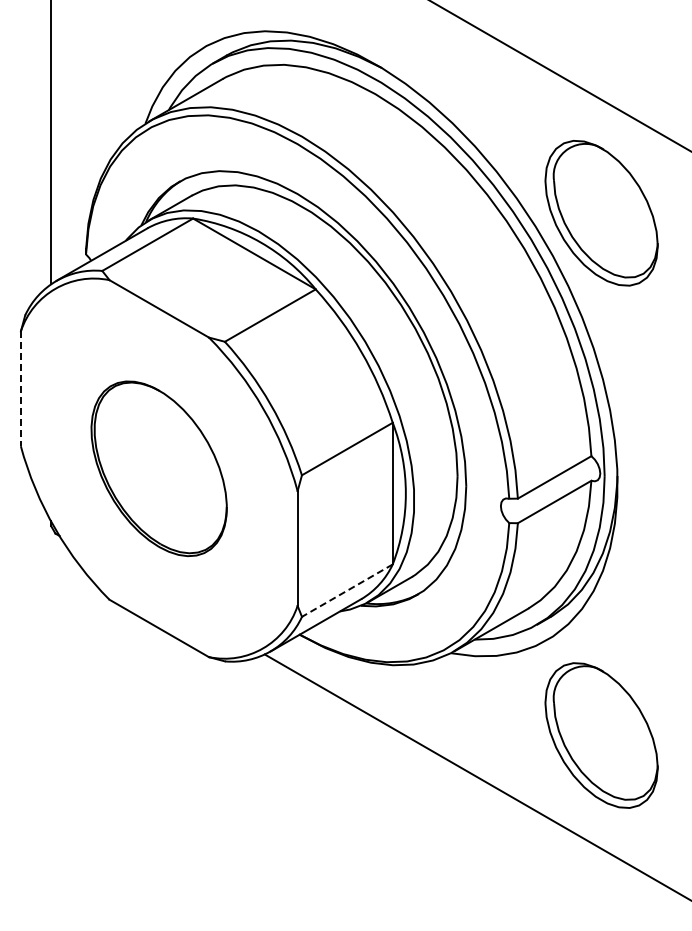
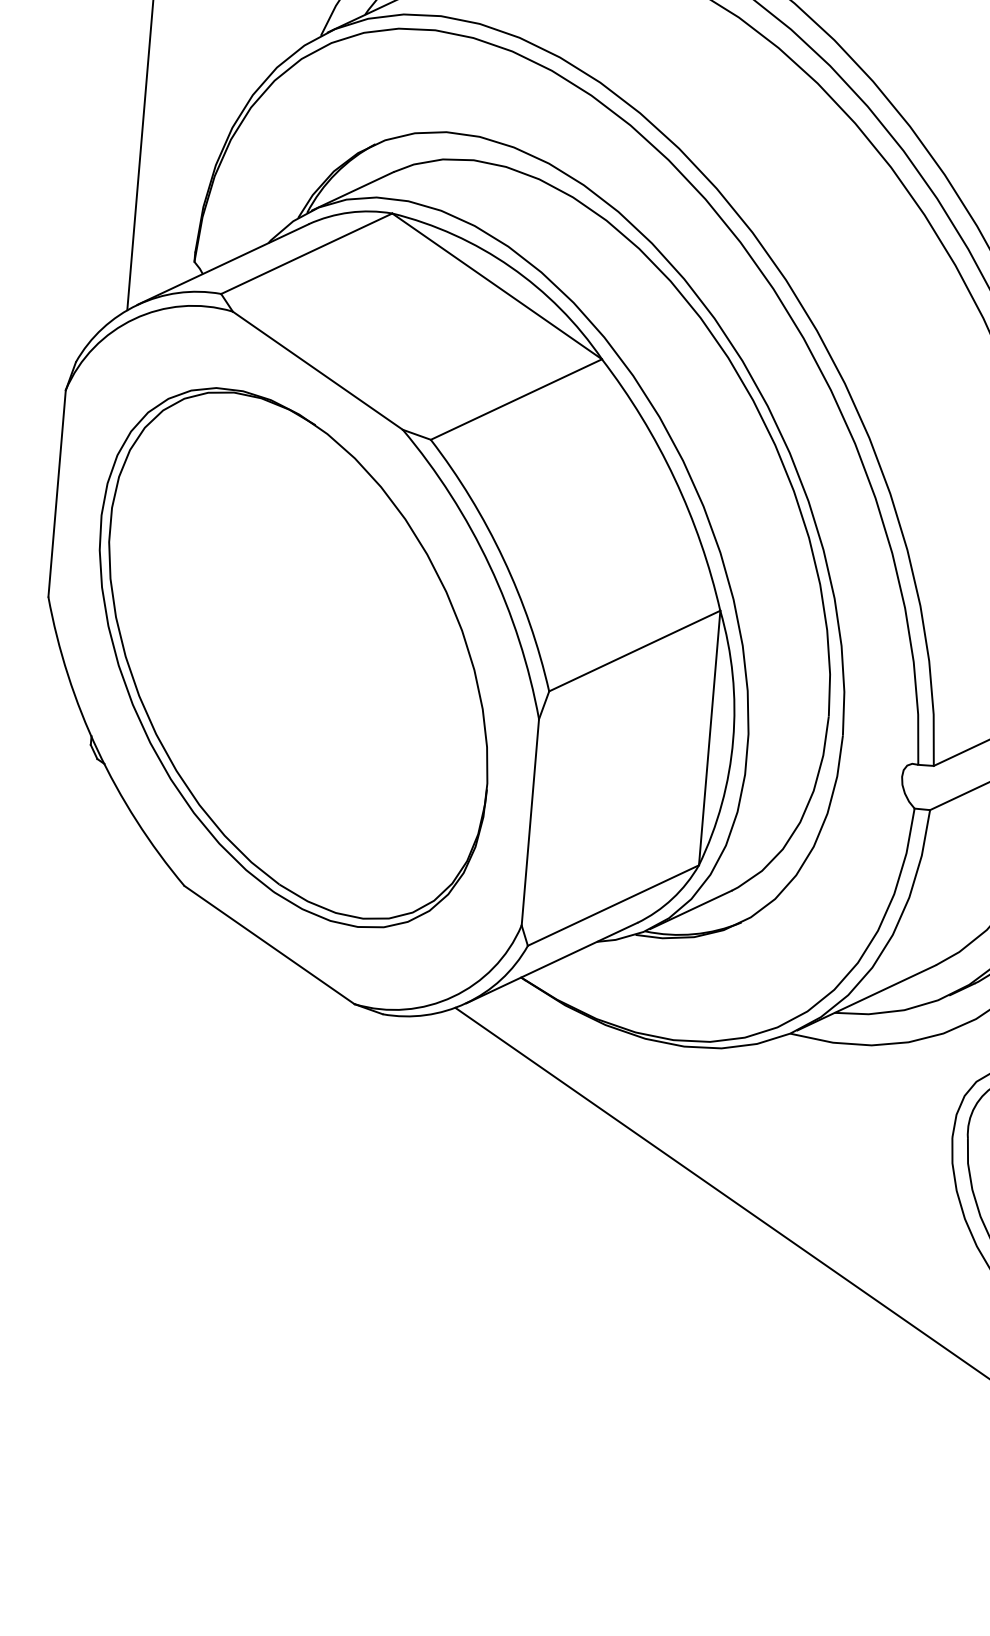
line: (20, 389) -> (56, 494), dashed -> solid
part: (158, 468) -> (292, 657), size x1.67
line: (346, 590) -> (611, 905), dashed -> solid

